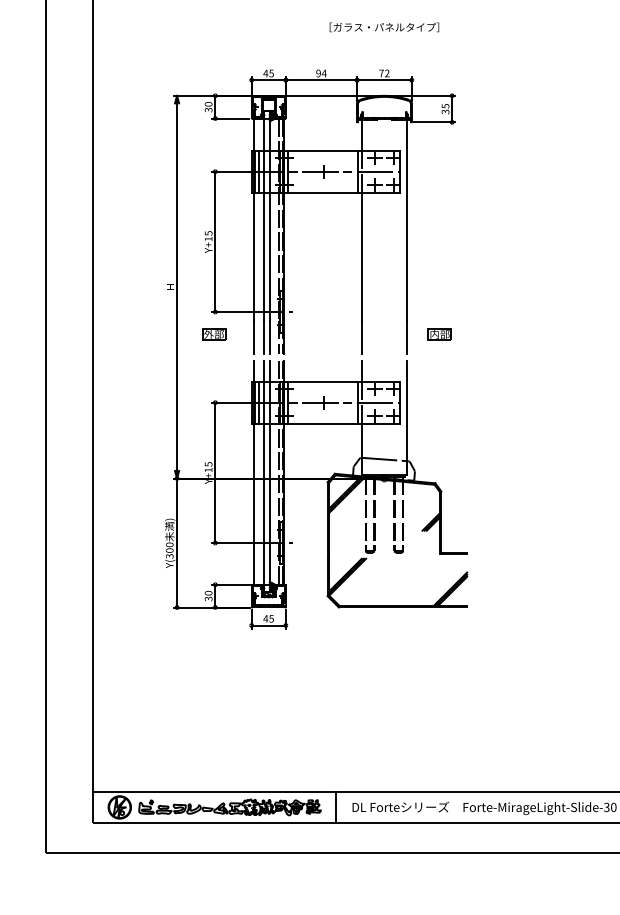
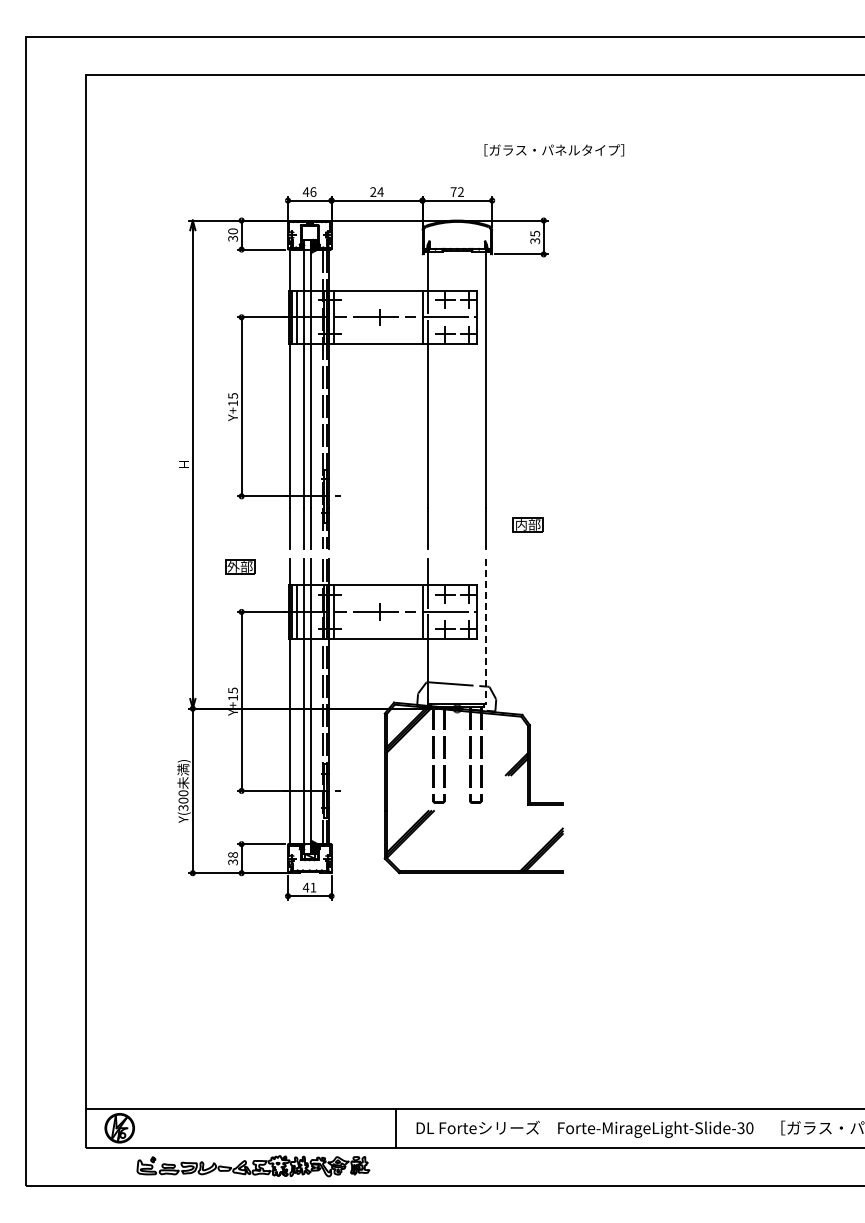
text: (384, 27) -> (554, 150), moved
text: (271, 73) -> (313, 191), 45 -> 46
text: (318, 73) -> (373, 191), 94 -> 24
part: (214, 334) -> (240, 566), moved
line: (407, 418) -> (486, 631), solid -> dashed
text: (208, 592) -> (232, 854), 30 -> 38
text: (271, 618) -> (313, 887), 45 -> 41
part: (230, 807) -> (253, 1166), moved

